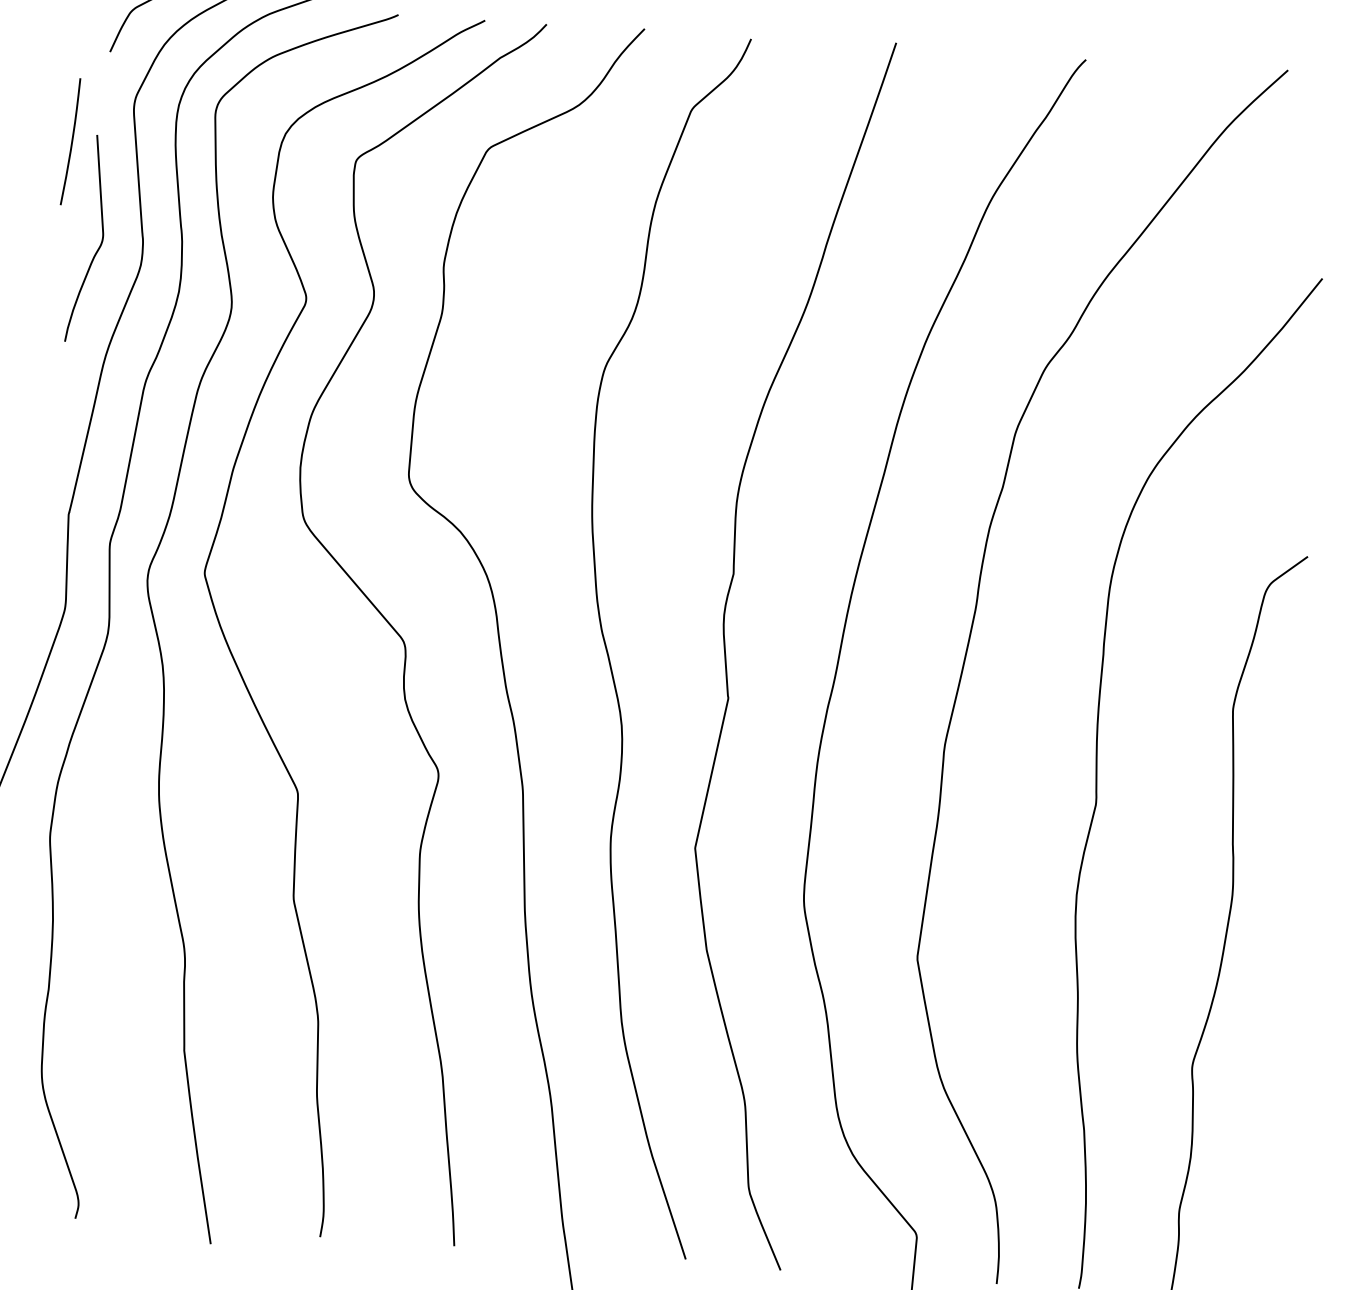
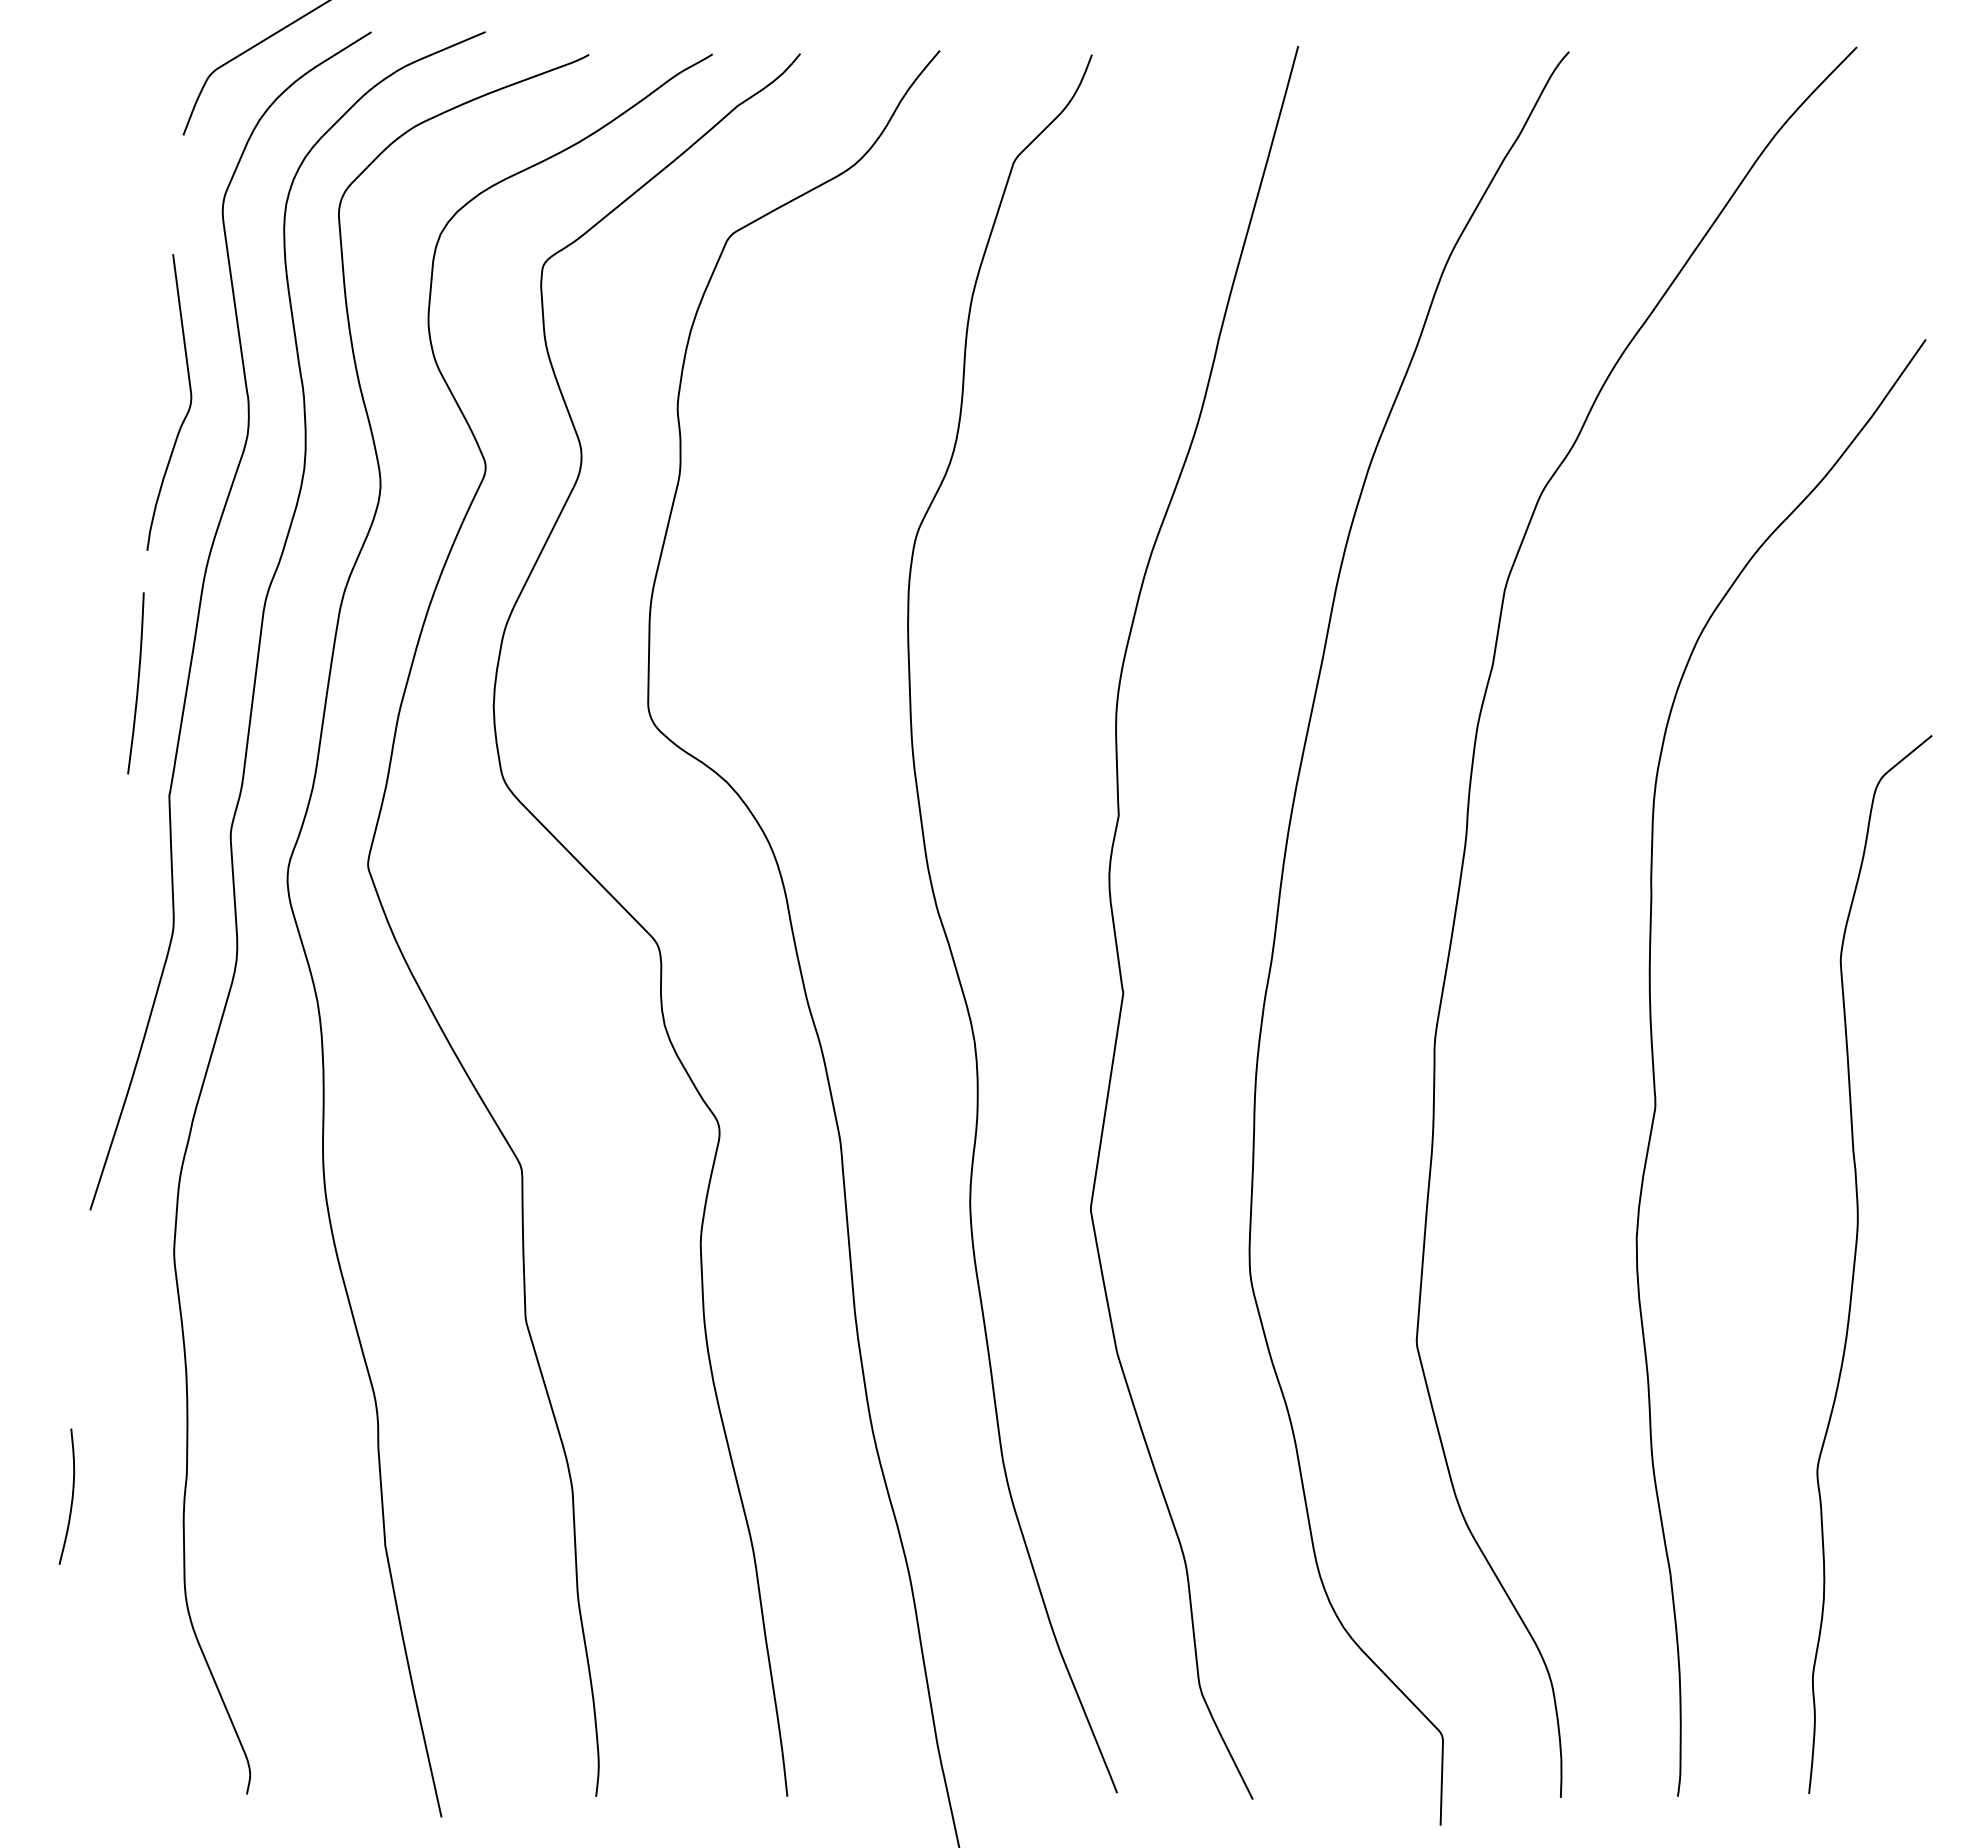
curve: (71, 141) -> (137, 683), moved

